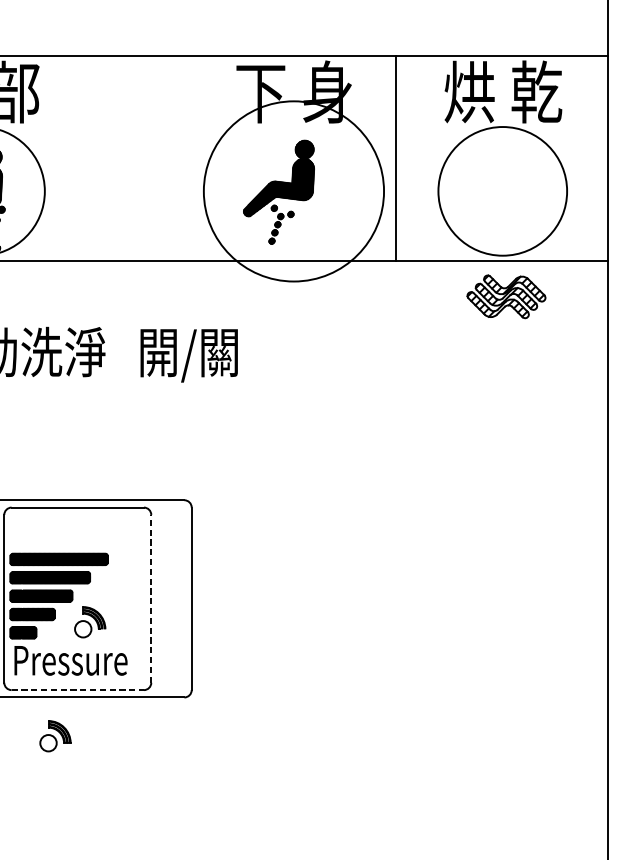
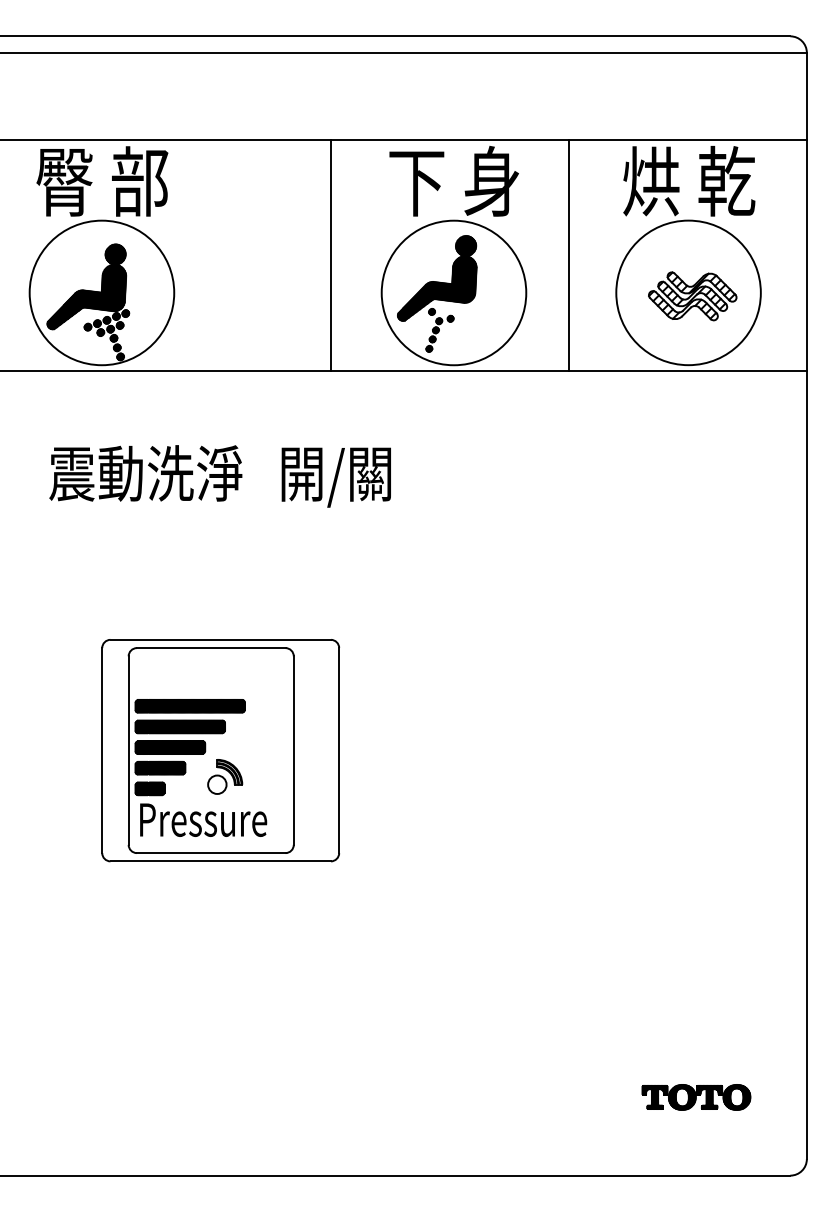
line: (184, 158) -> (331, 255), added
circle: (293, 191) -> (453, 292), size x0.71
part: (506, 296) -> (692, 296), moved
line: (151, 598) -> (293, 750), dashed -> solid
line: (78, 690) -> (211, 853), dashed -> solid
part: (55, 735) -> (186, 904), removed

